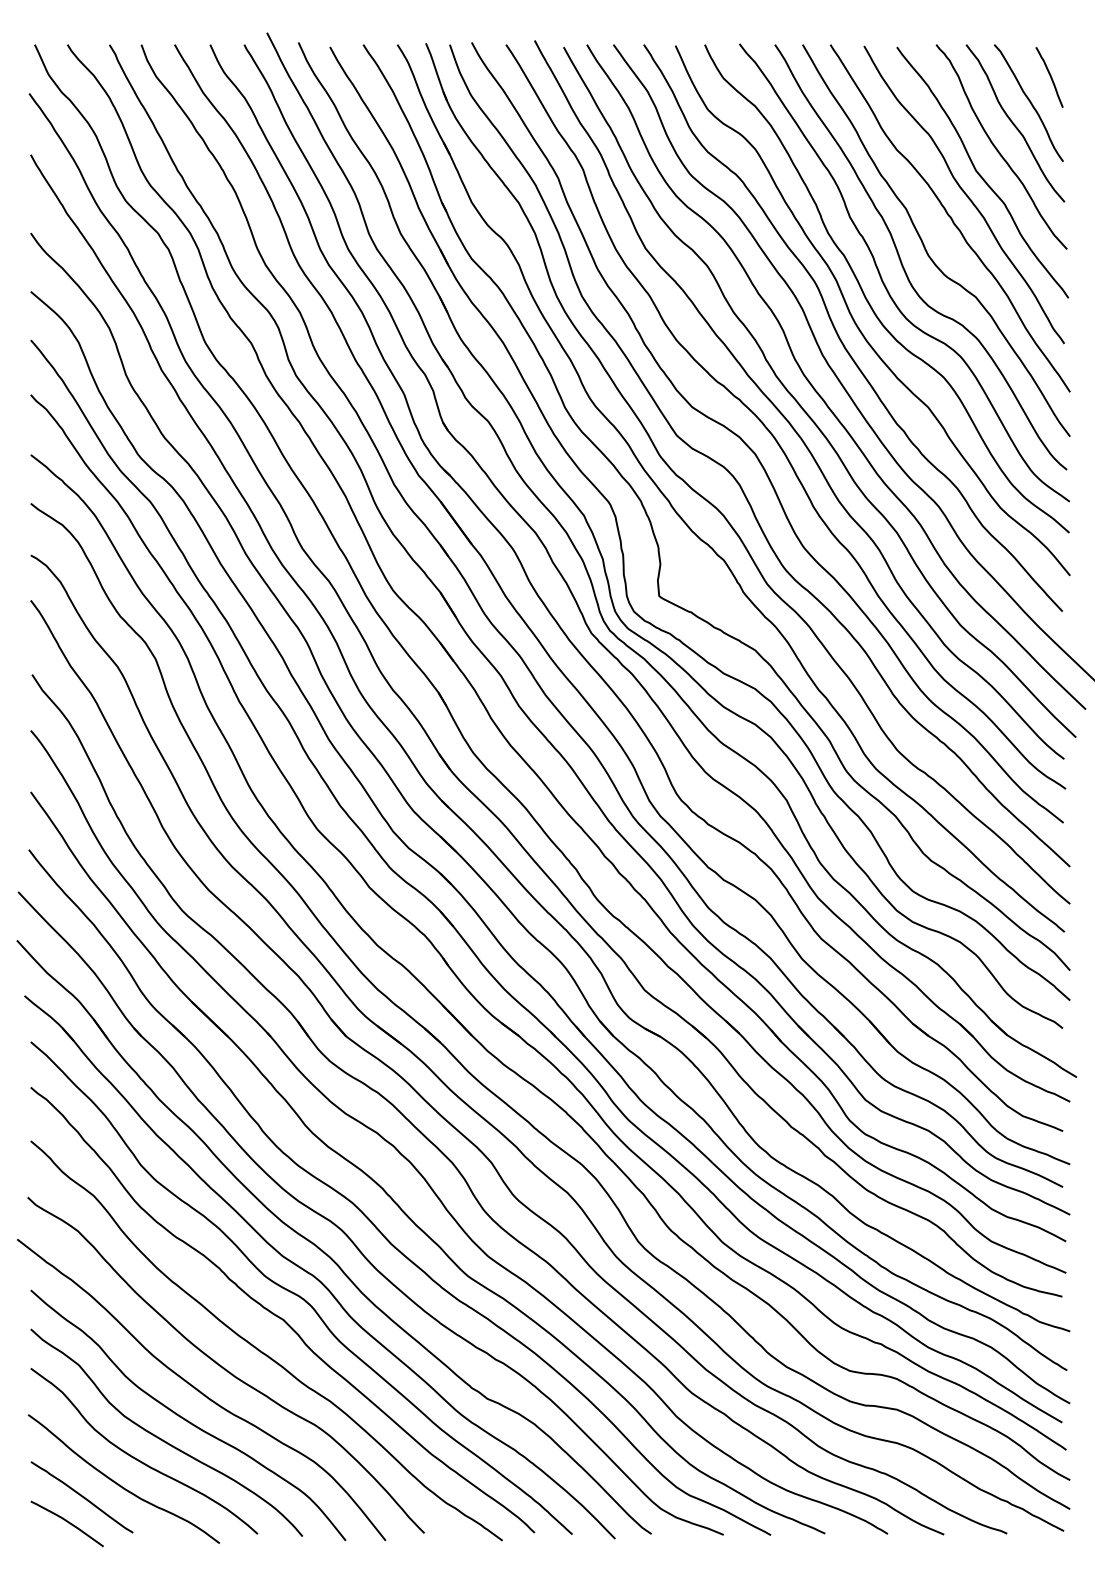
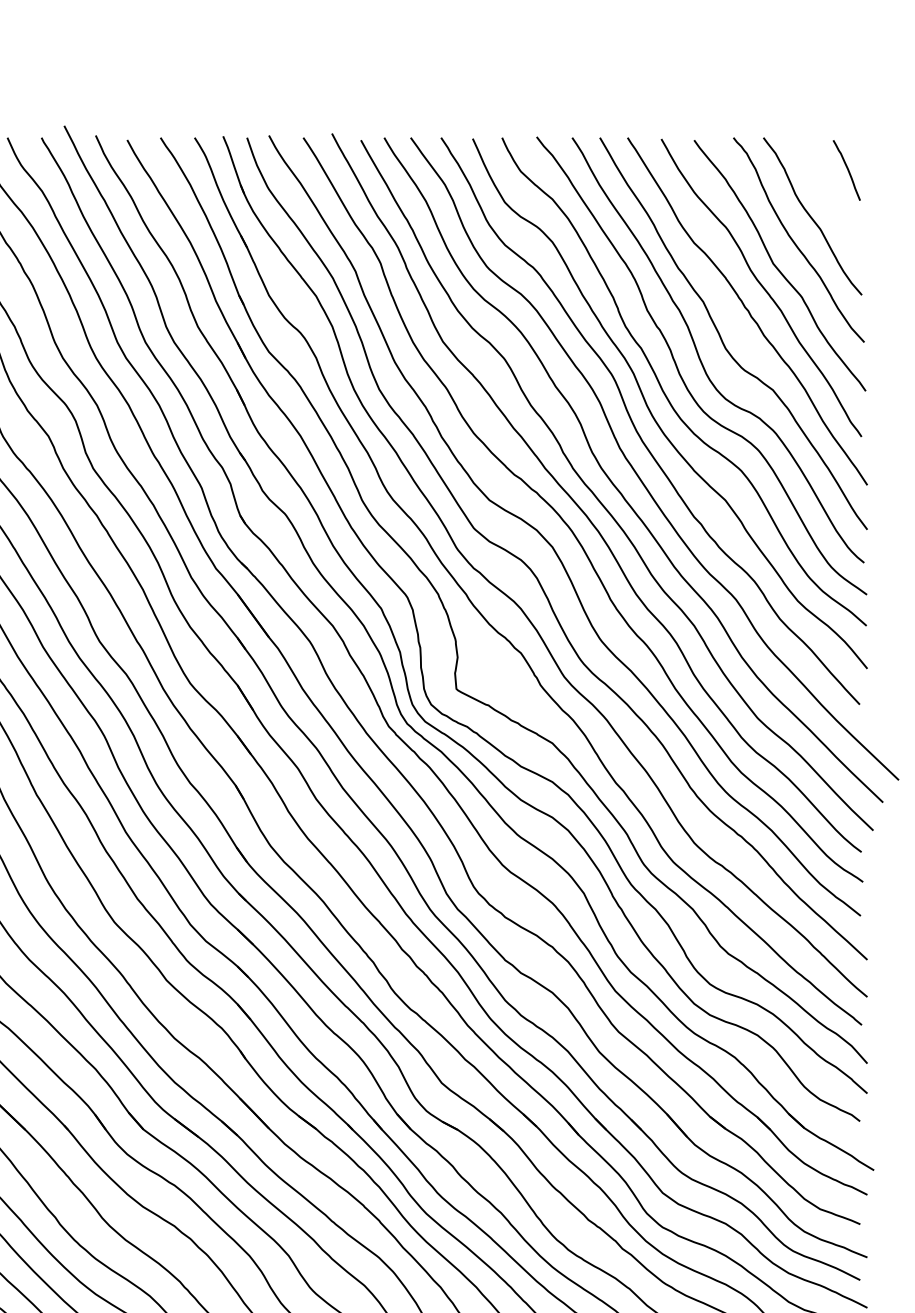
curve: (1029, 102) -> (826, 195), removed

